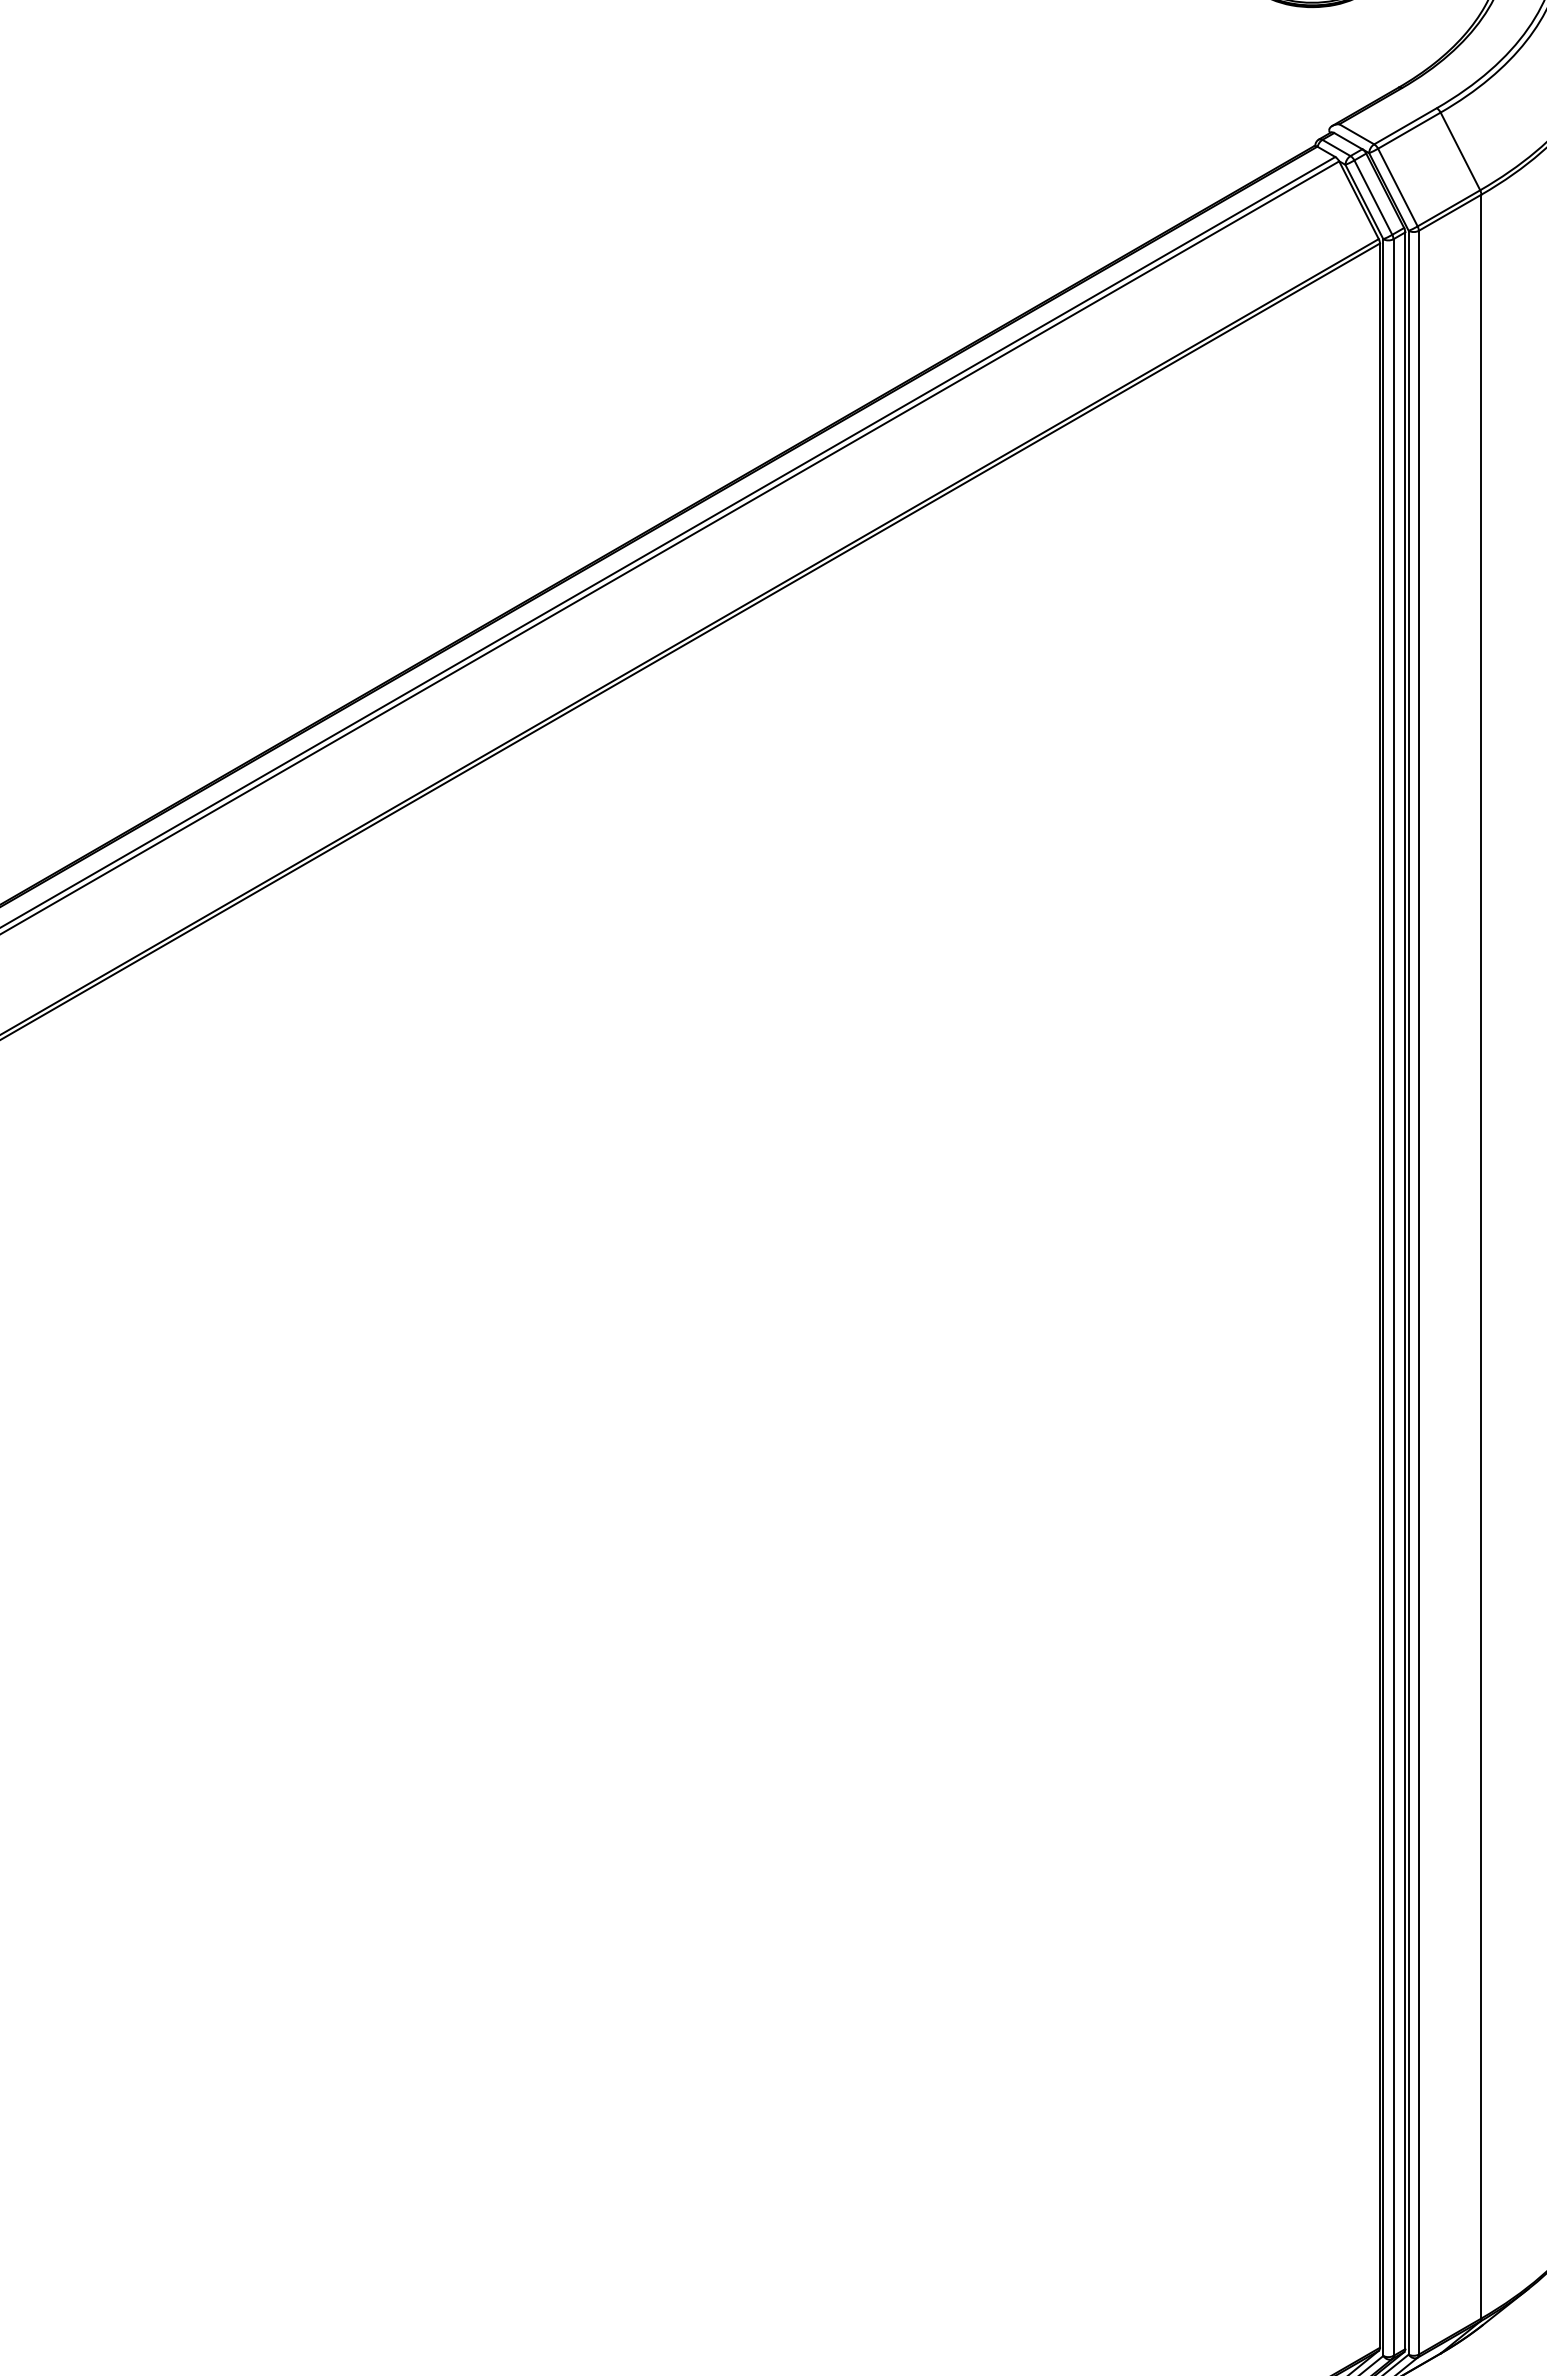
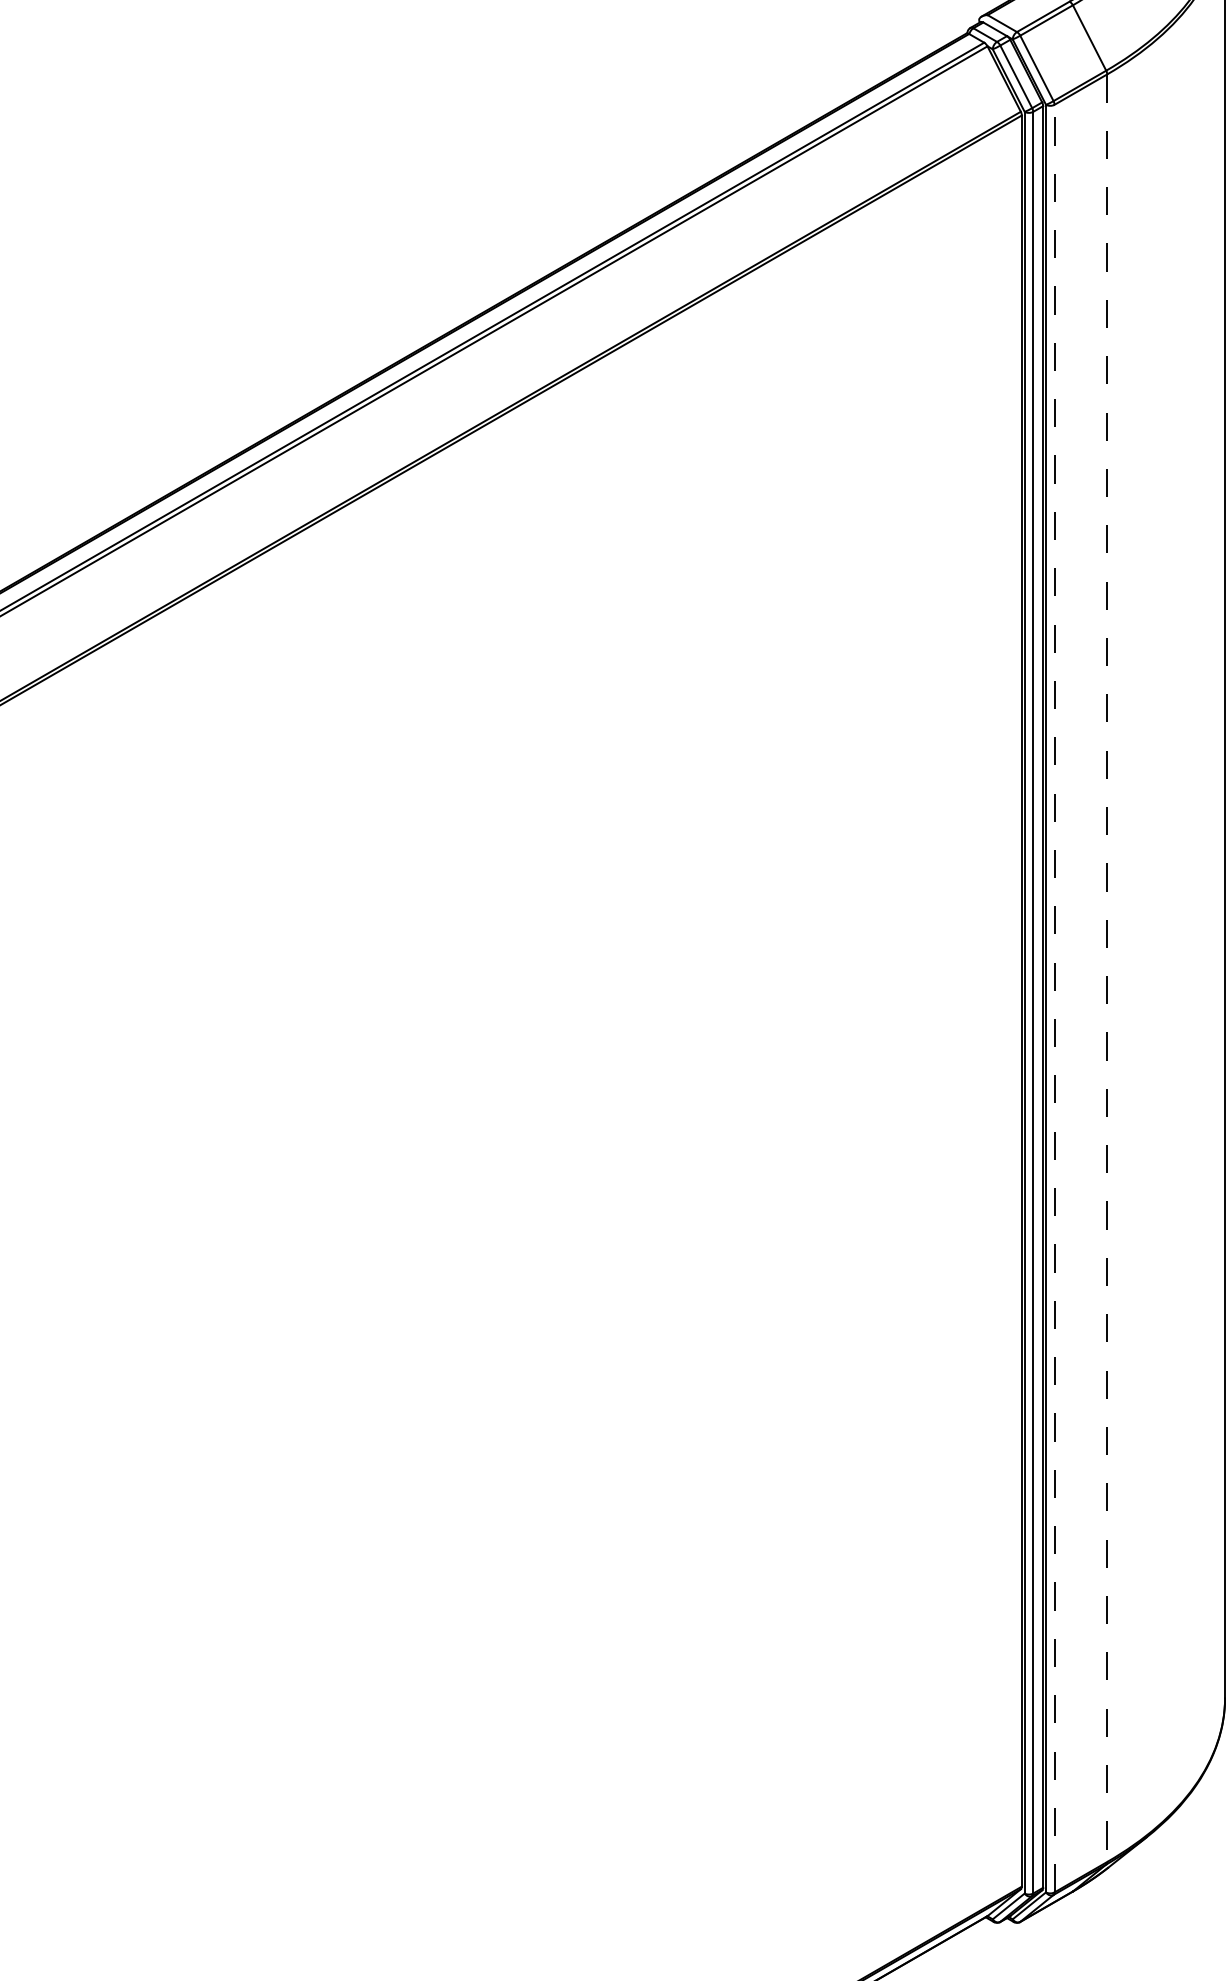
line: (1481, 1256) -> (1107, 968), solid -> dashed
line: (1418, 1292) -> (1054, 998), solid -> dashed

